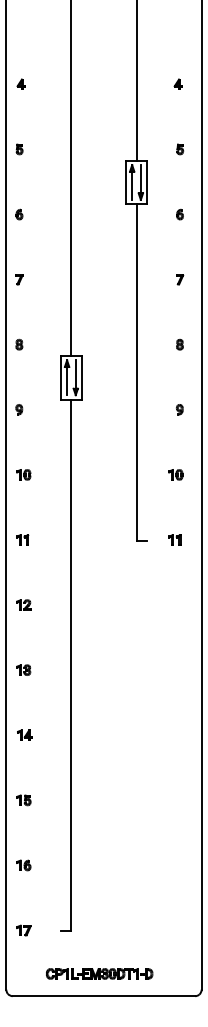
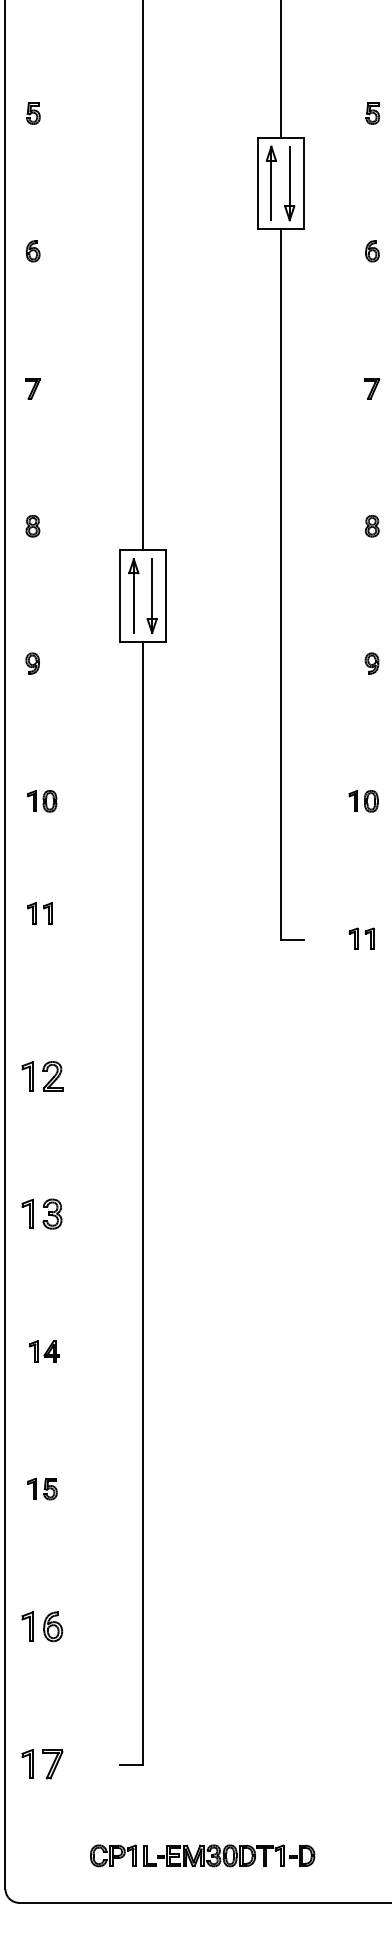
part: (22, 539) -> (39, 912), moved
part: (23, 604) -> (41, 1075), size x1.4
part: (23, 669) -> (41, 1212), size x1.4
part: (23, 865) -> (41, 1626), size x1.4
part: (23, 930) -> (41, 1764), size x1.4

